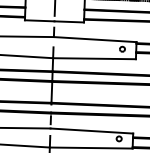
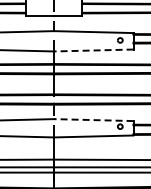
line: (94, 58) -> (93, 50), solid -> dashed
line: (91, 131) -> (93, 120), solid -> dashed

